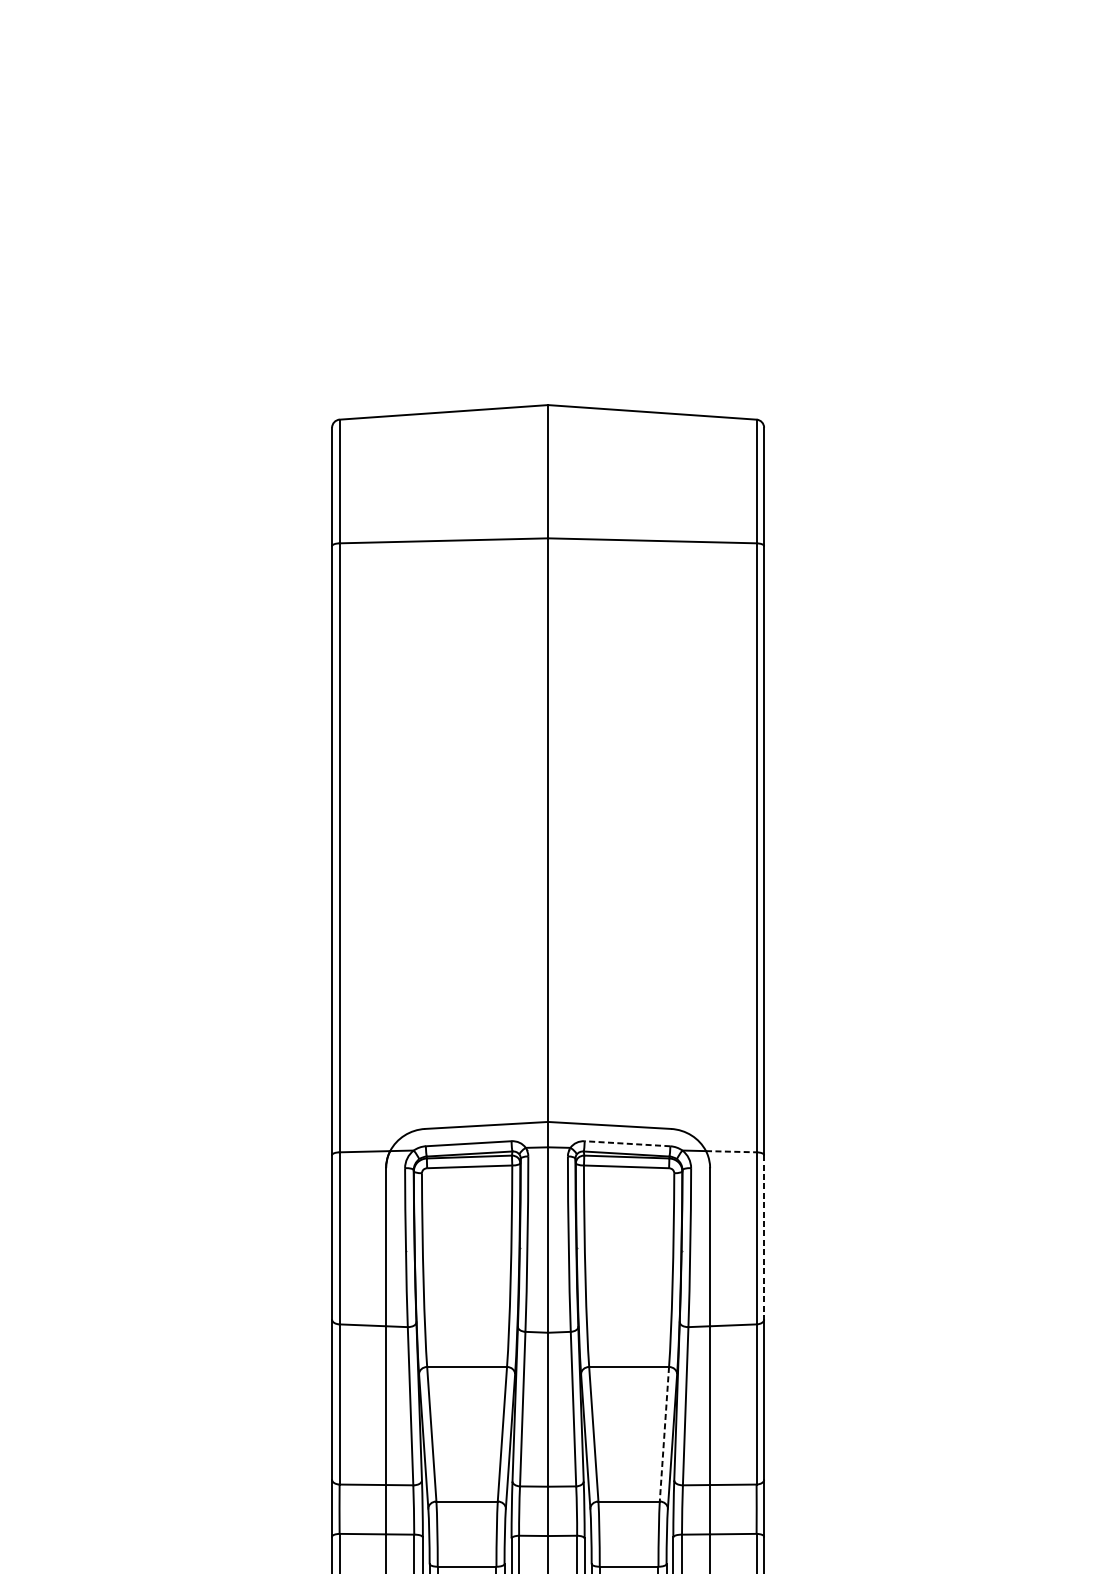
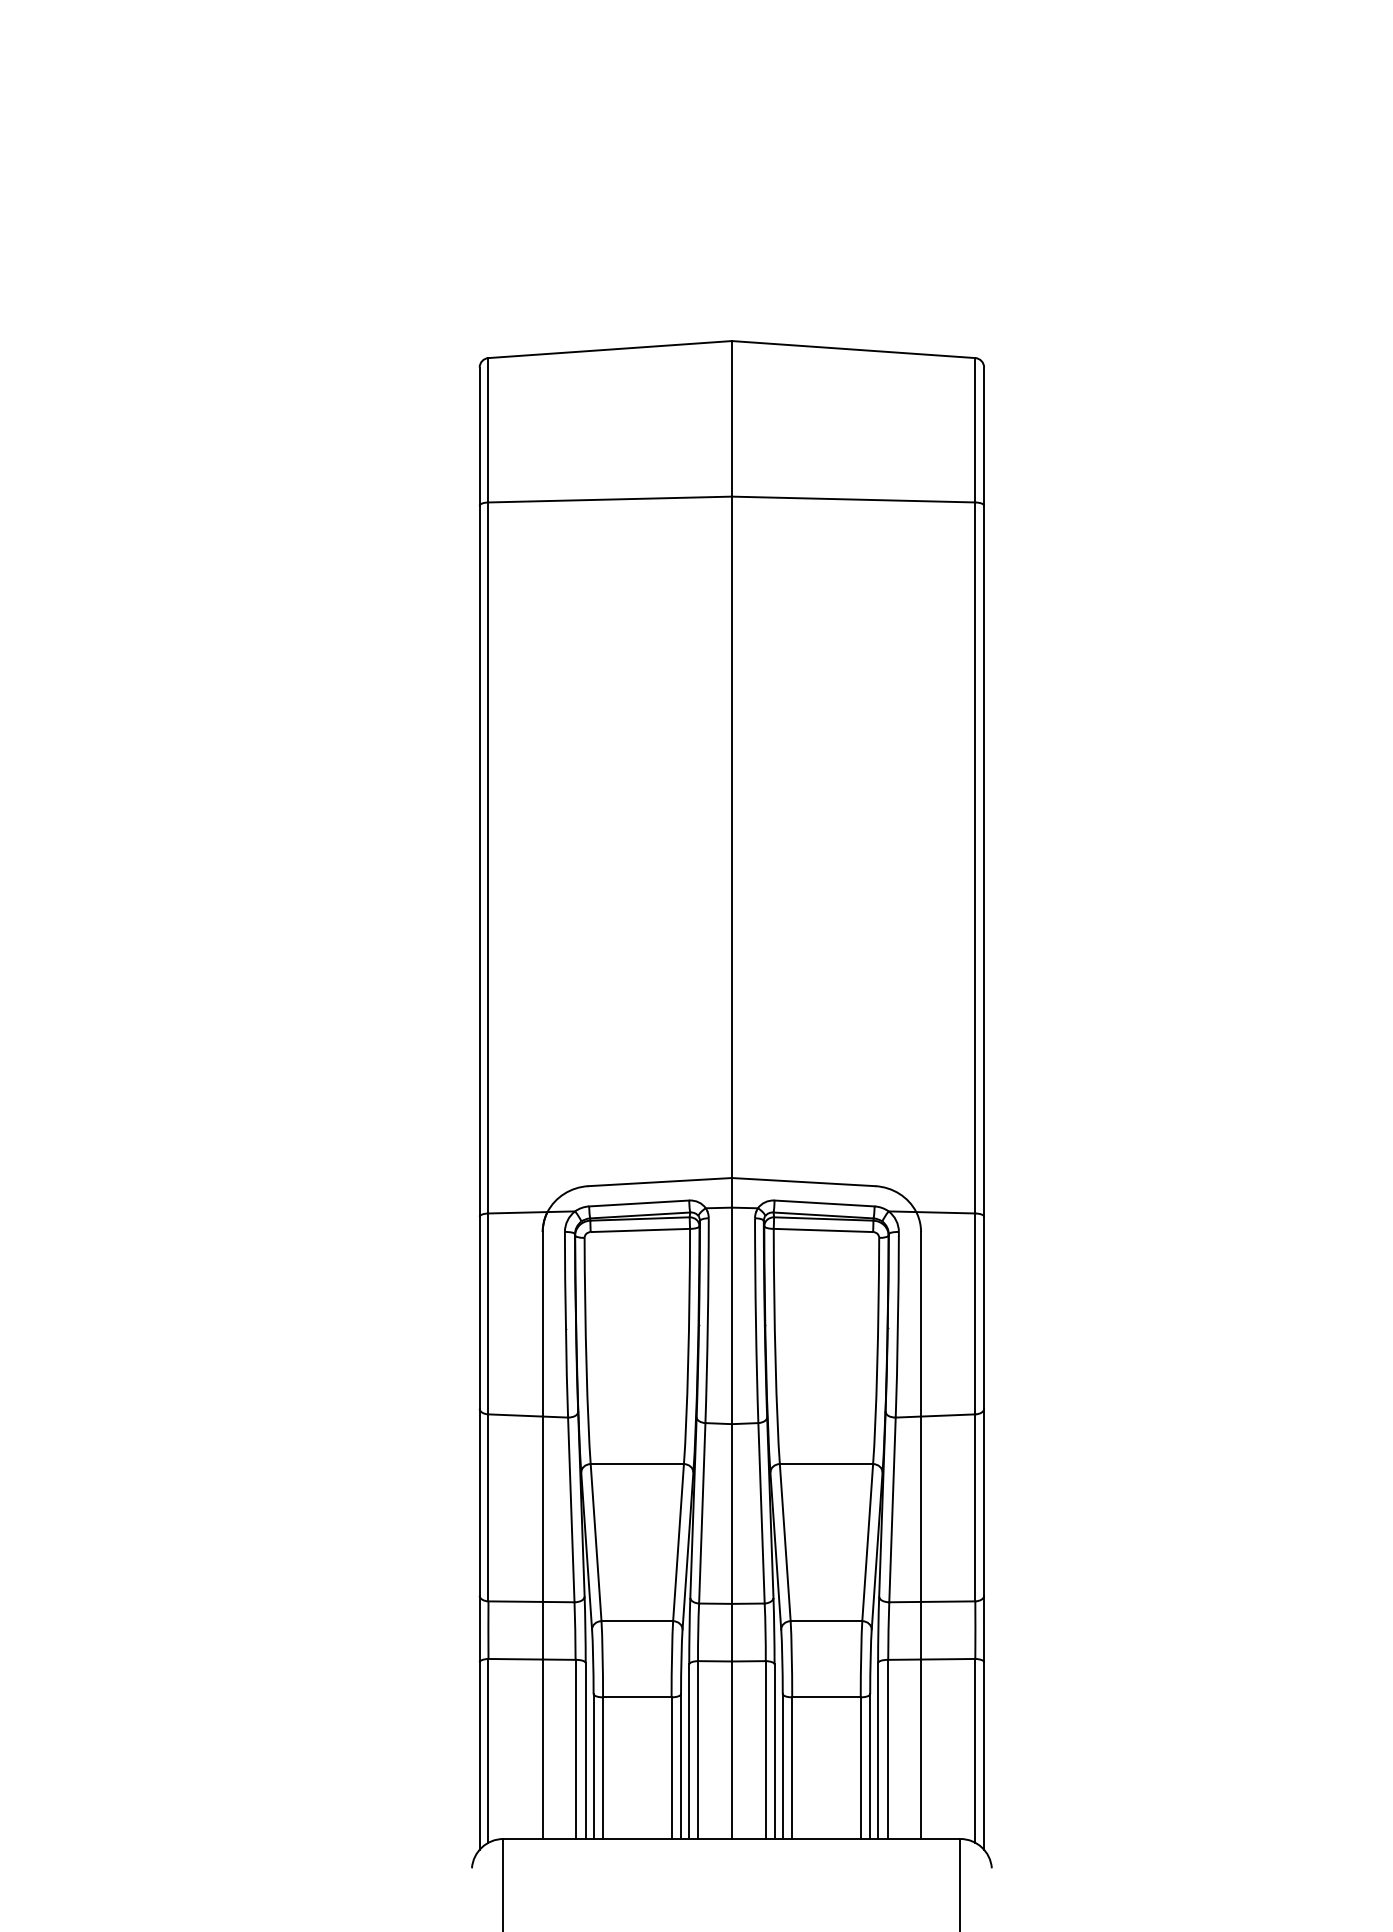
line: (627, 1143) -> (824, 1203), dashed -> solid
line: (731, 1151) -> (945, 1212), dashed -> solid
line: (764, 1237) -> (984, 1313), dashed -> solid
line: (664, 1434) -> (867, 1542), dashed -> solid

